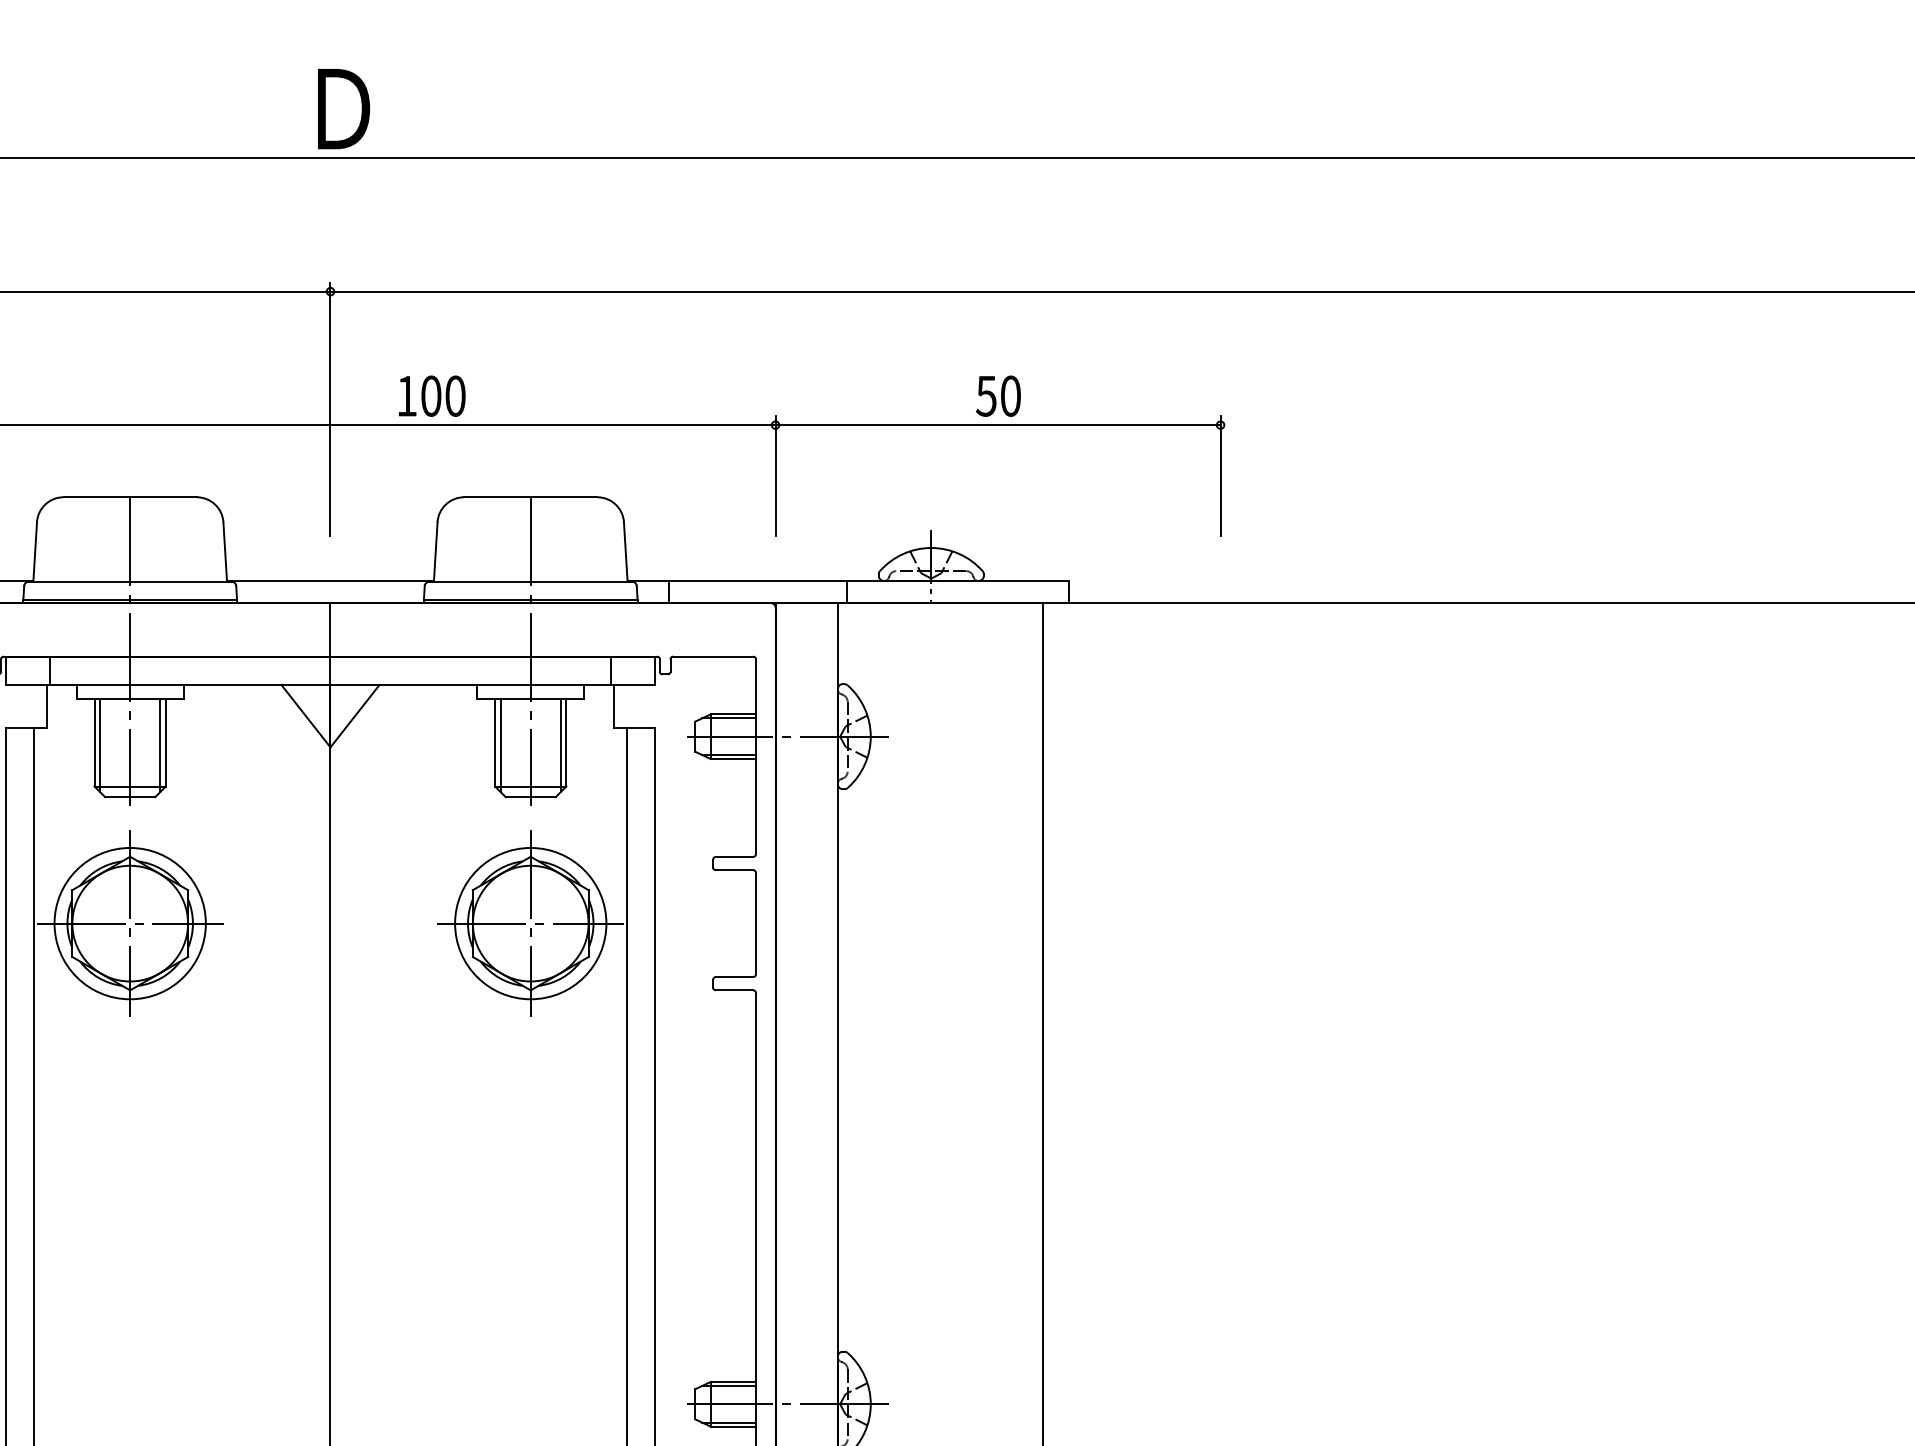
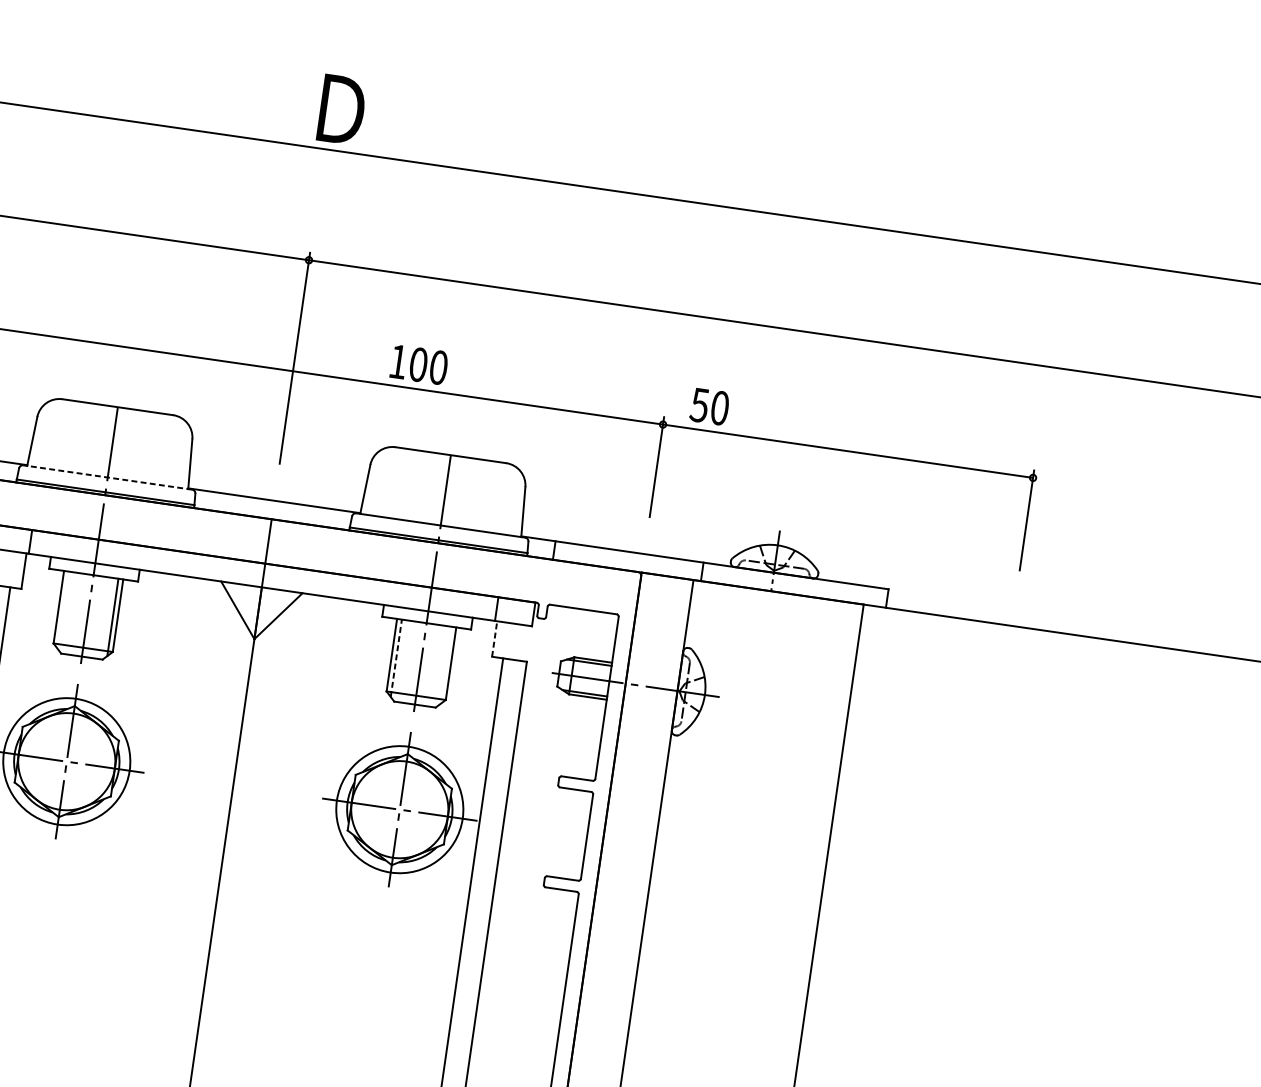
text: (431, 395) -> (418, 364), moved
text: (998, 395) -> (709, 406), moved
line: (130, 581) -> (108, 477), solid -> dashed
line: (613, 705) -> (494, 638), solid -> dashed
line: (100, 745) -> (63, 610), removed
line: (500, 745) -> (396, 657), solid -> dashed
line: (560, 745) -> (445, 665), removed

